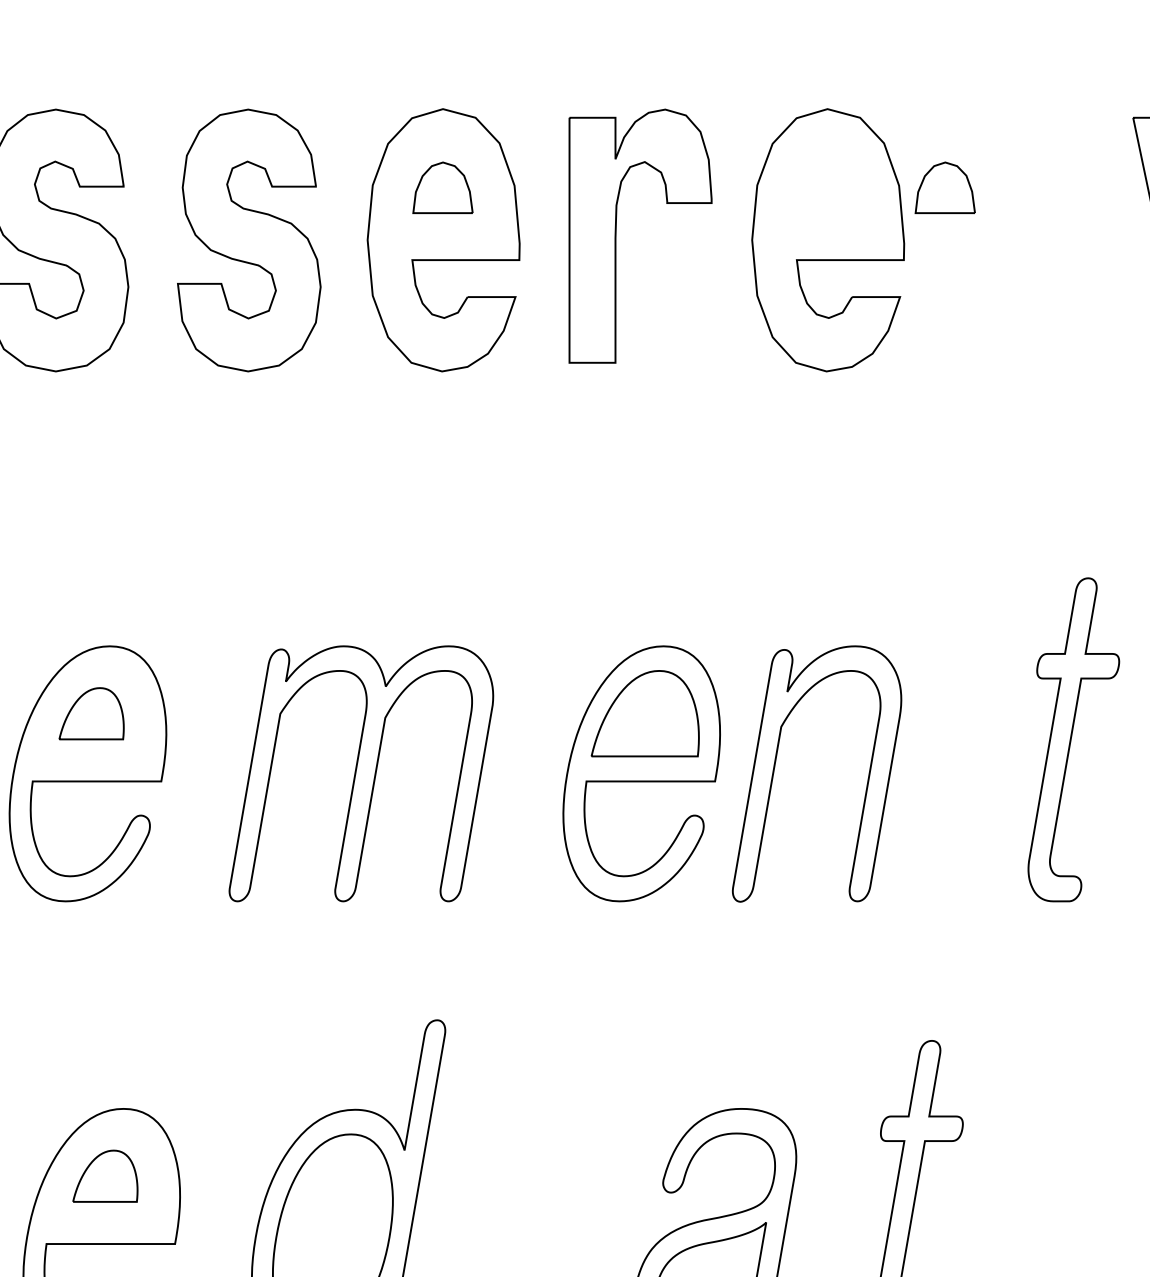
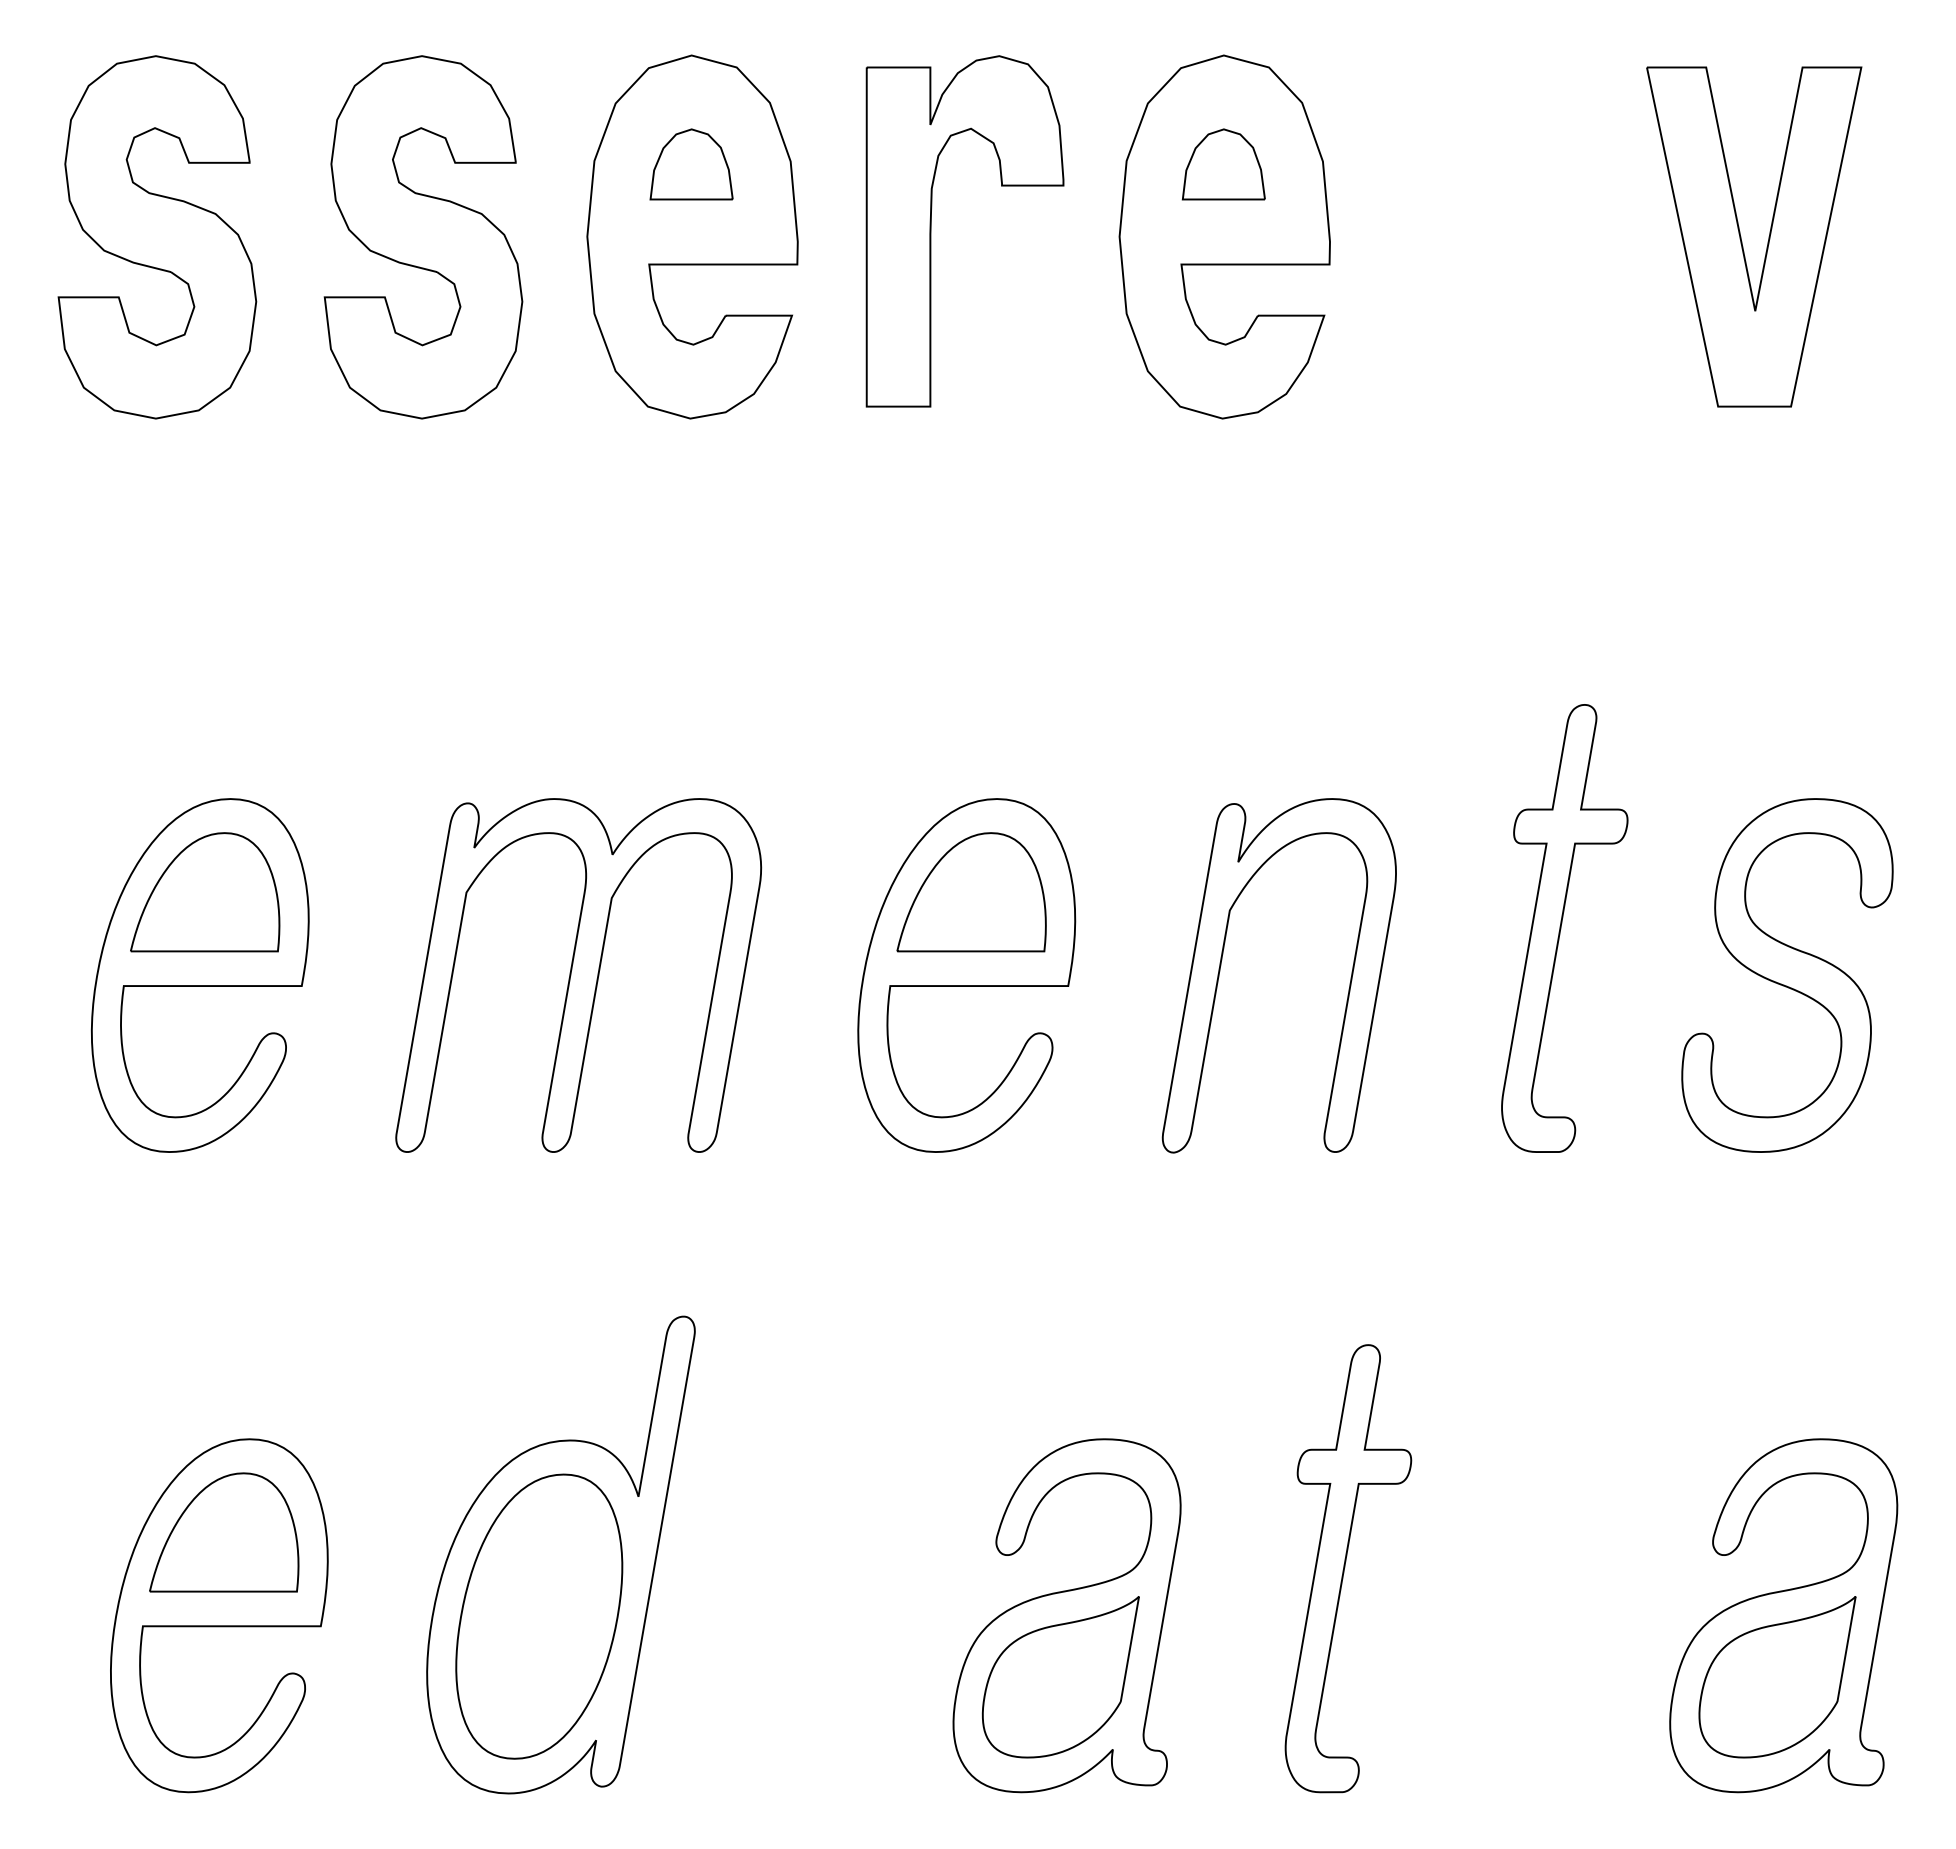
part: (945, 187) -> (1223, 164), moved
part: (91, 713) -> (205, 892), size x1.67
part: (775, 766) -> (1221, 965), moved
part: (105, 1176) -> (224, 1532), size x1.67

